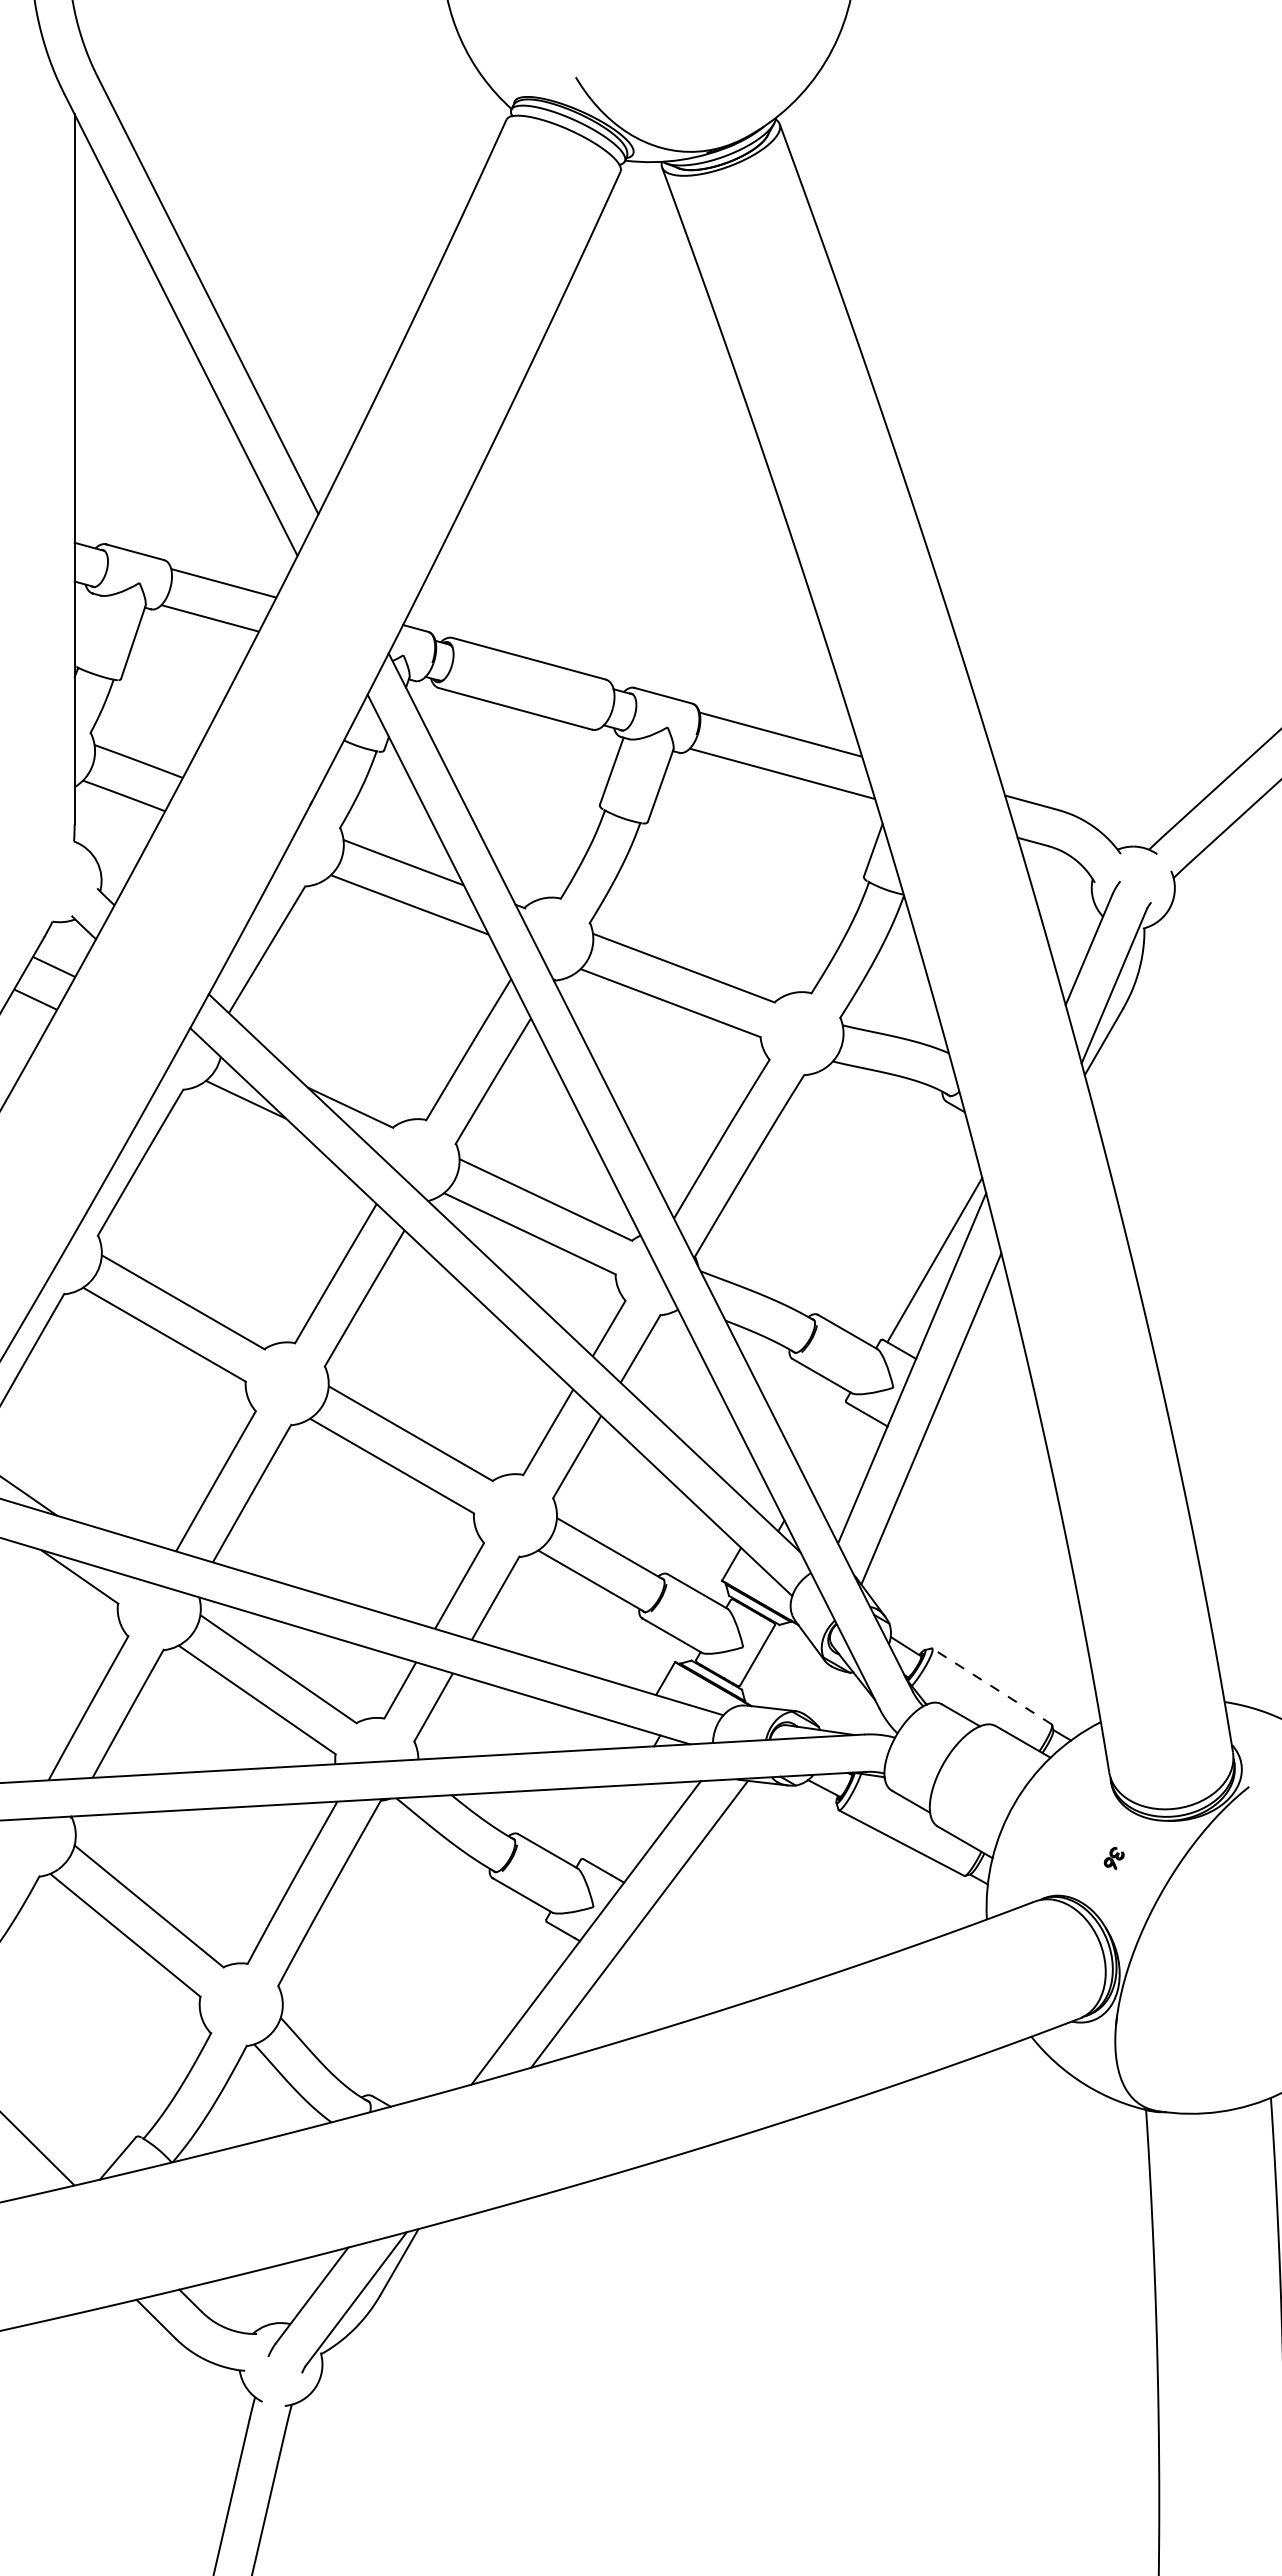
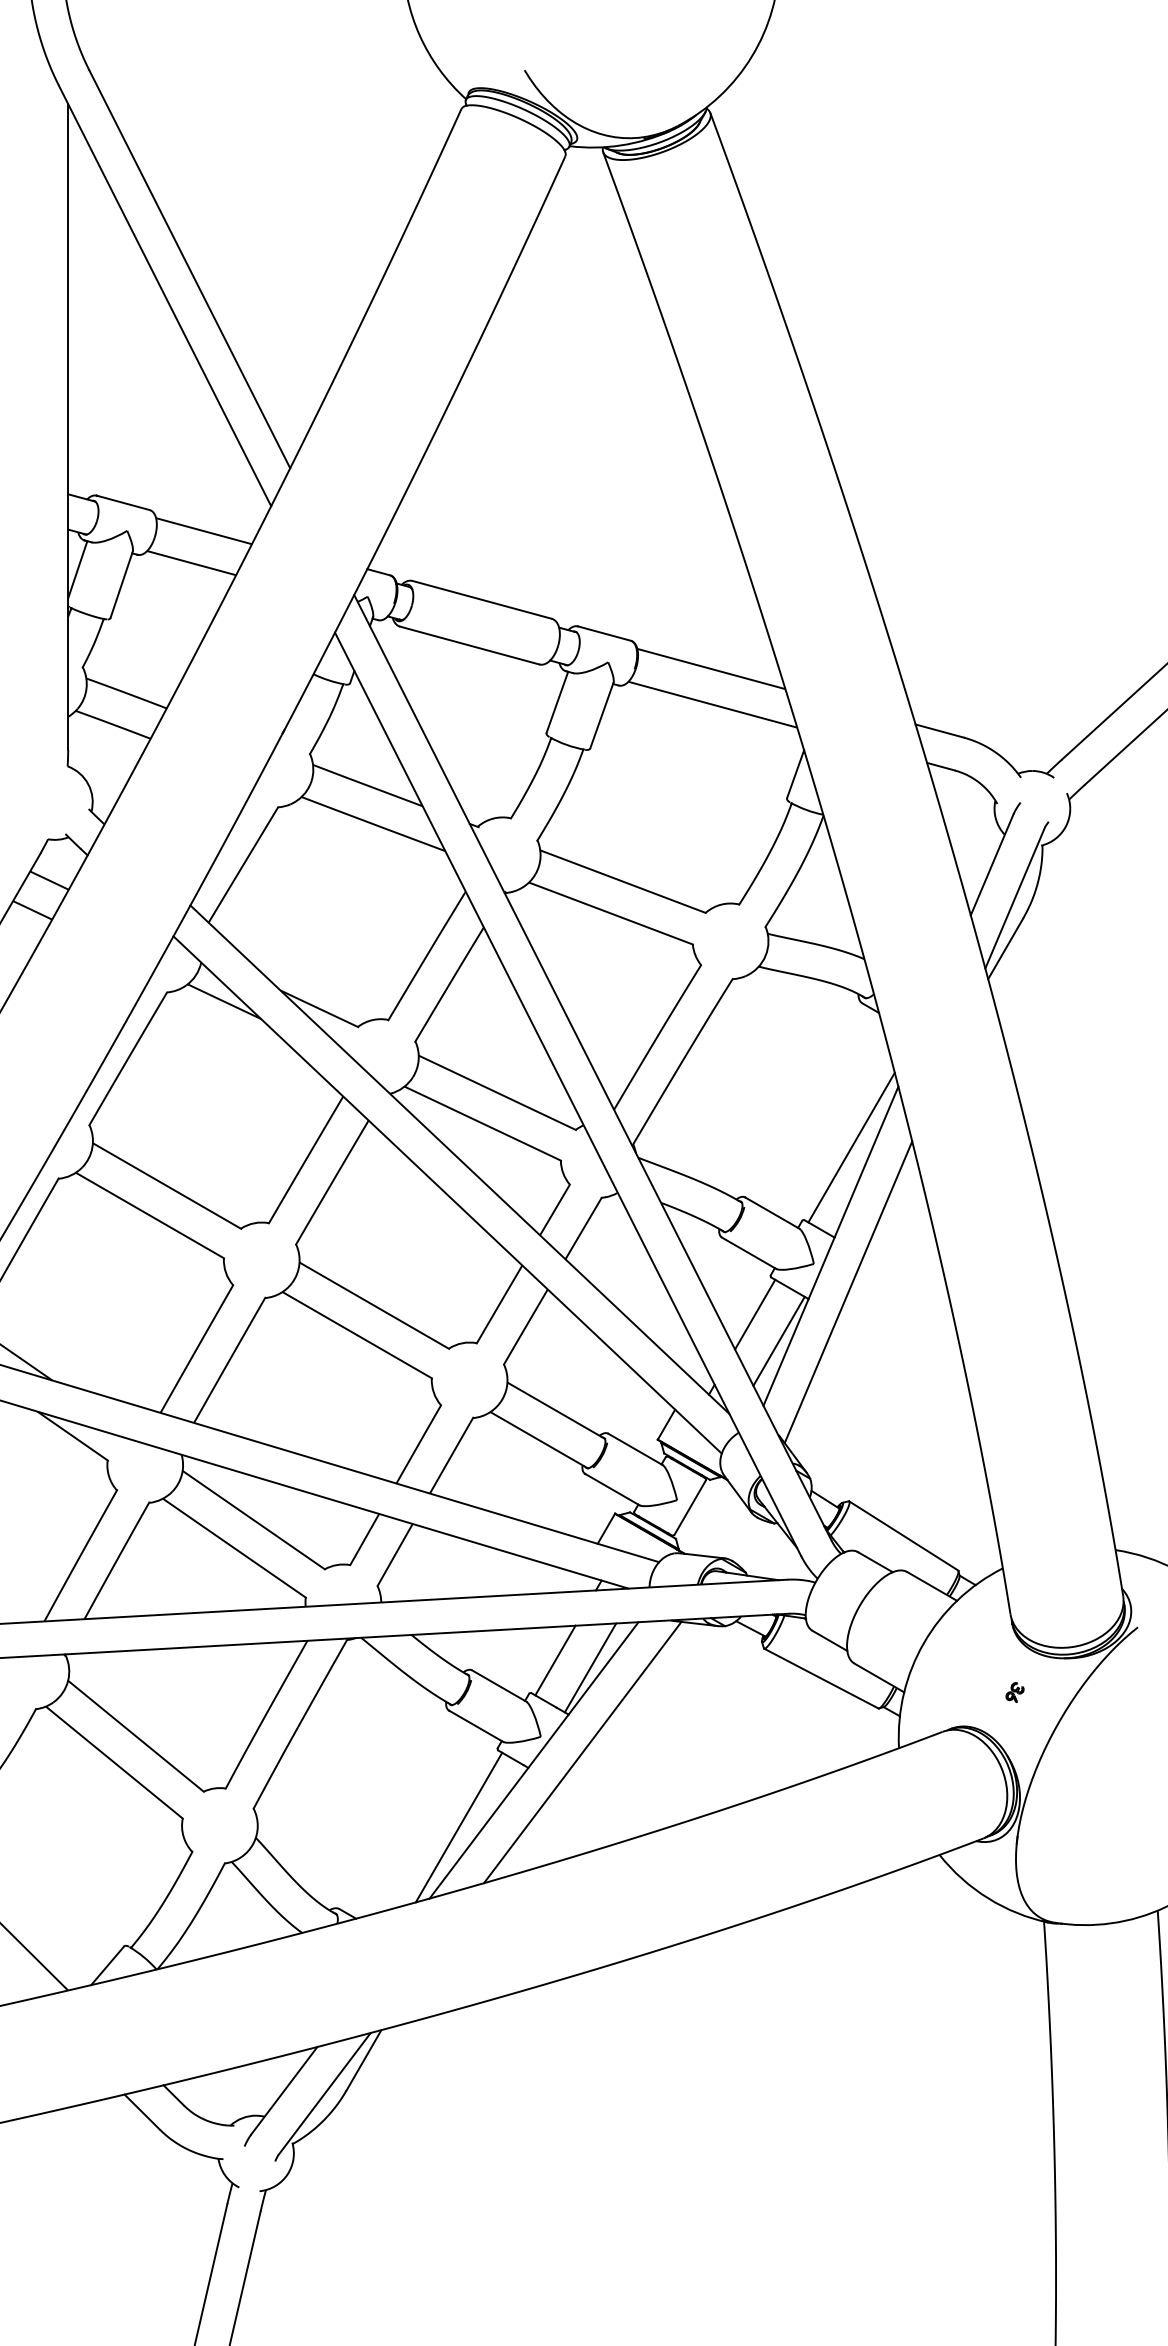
line: (84, 625) -> (77, 569), added
line: (828, 1443) -> (754, 1314), added
line: (855, 1472) -> (779, 1341), added
line: (992, 1686) -> (904, 1535), dashed -> solid
line: (609, 1823) -> (555, 1660), added
line: (647, 1831) -> (589, 1668), added
line: (503, 2006) -> (458, 1827), added

